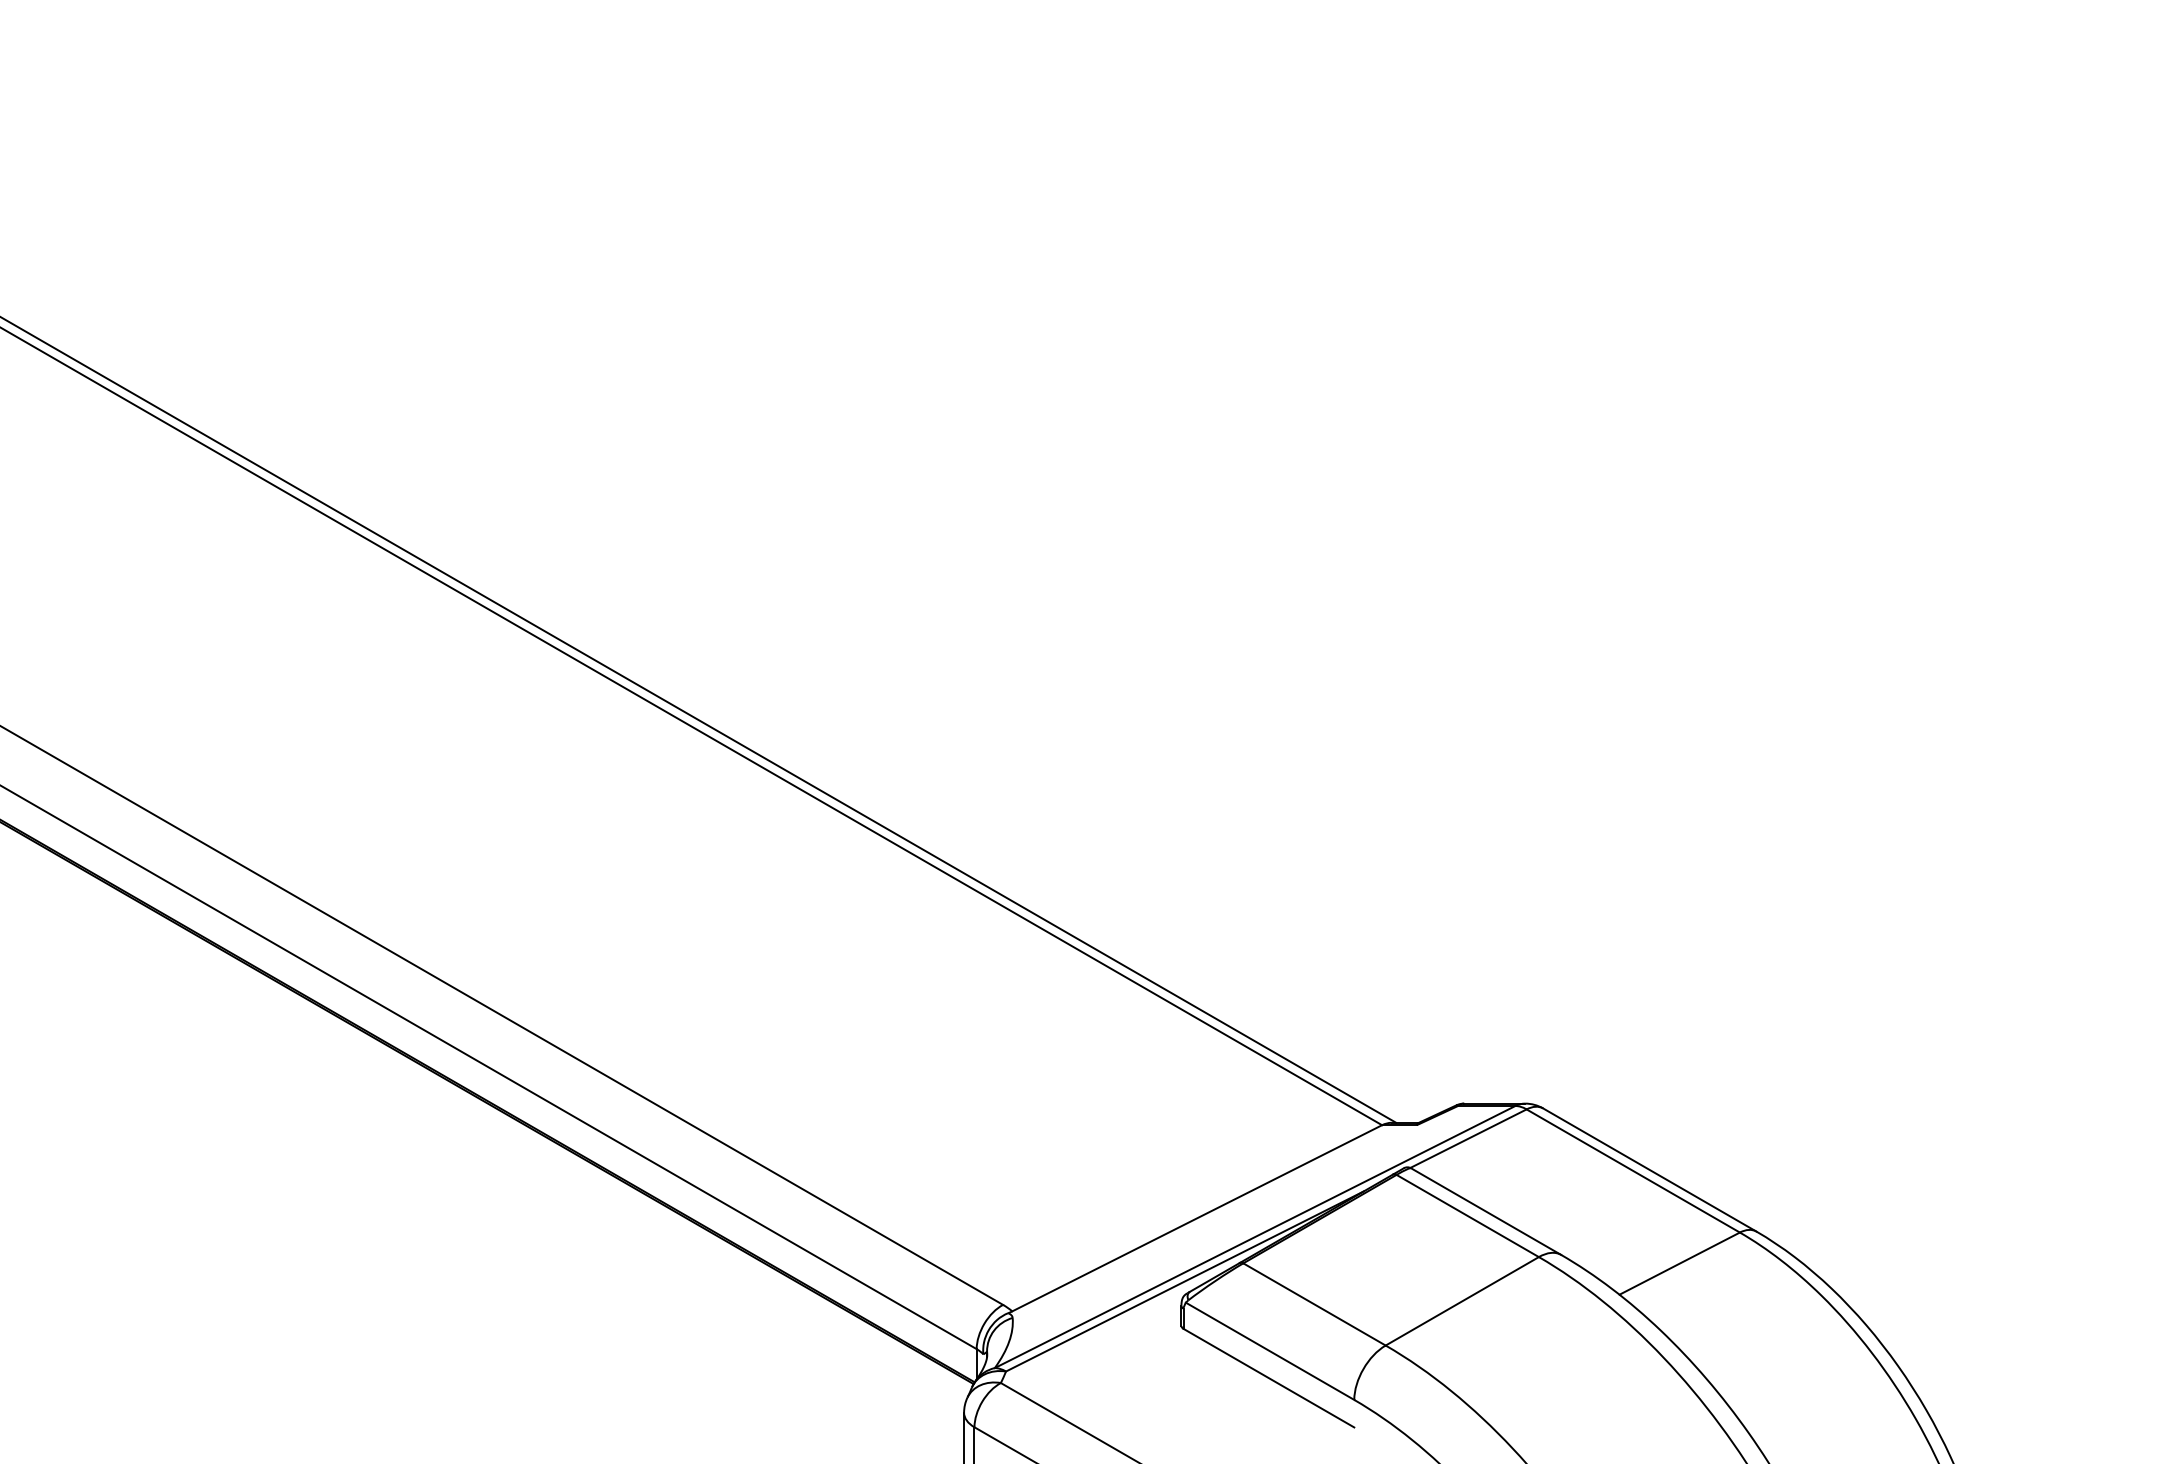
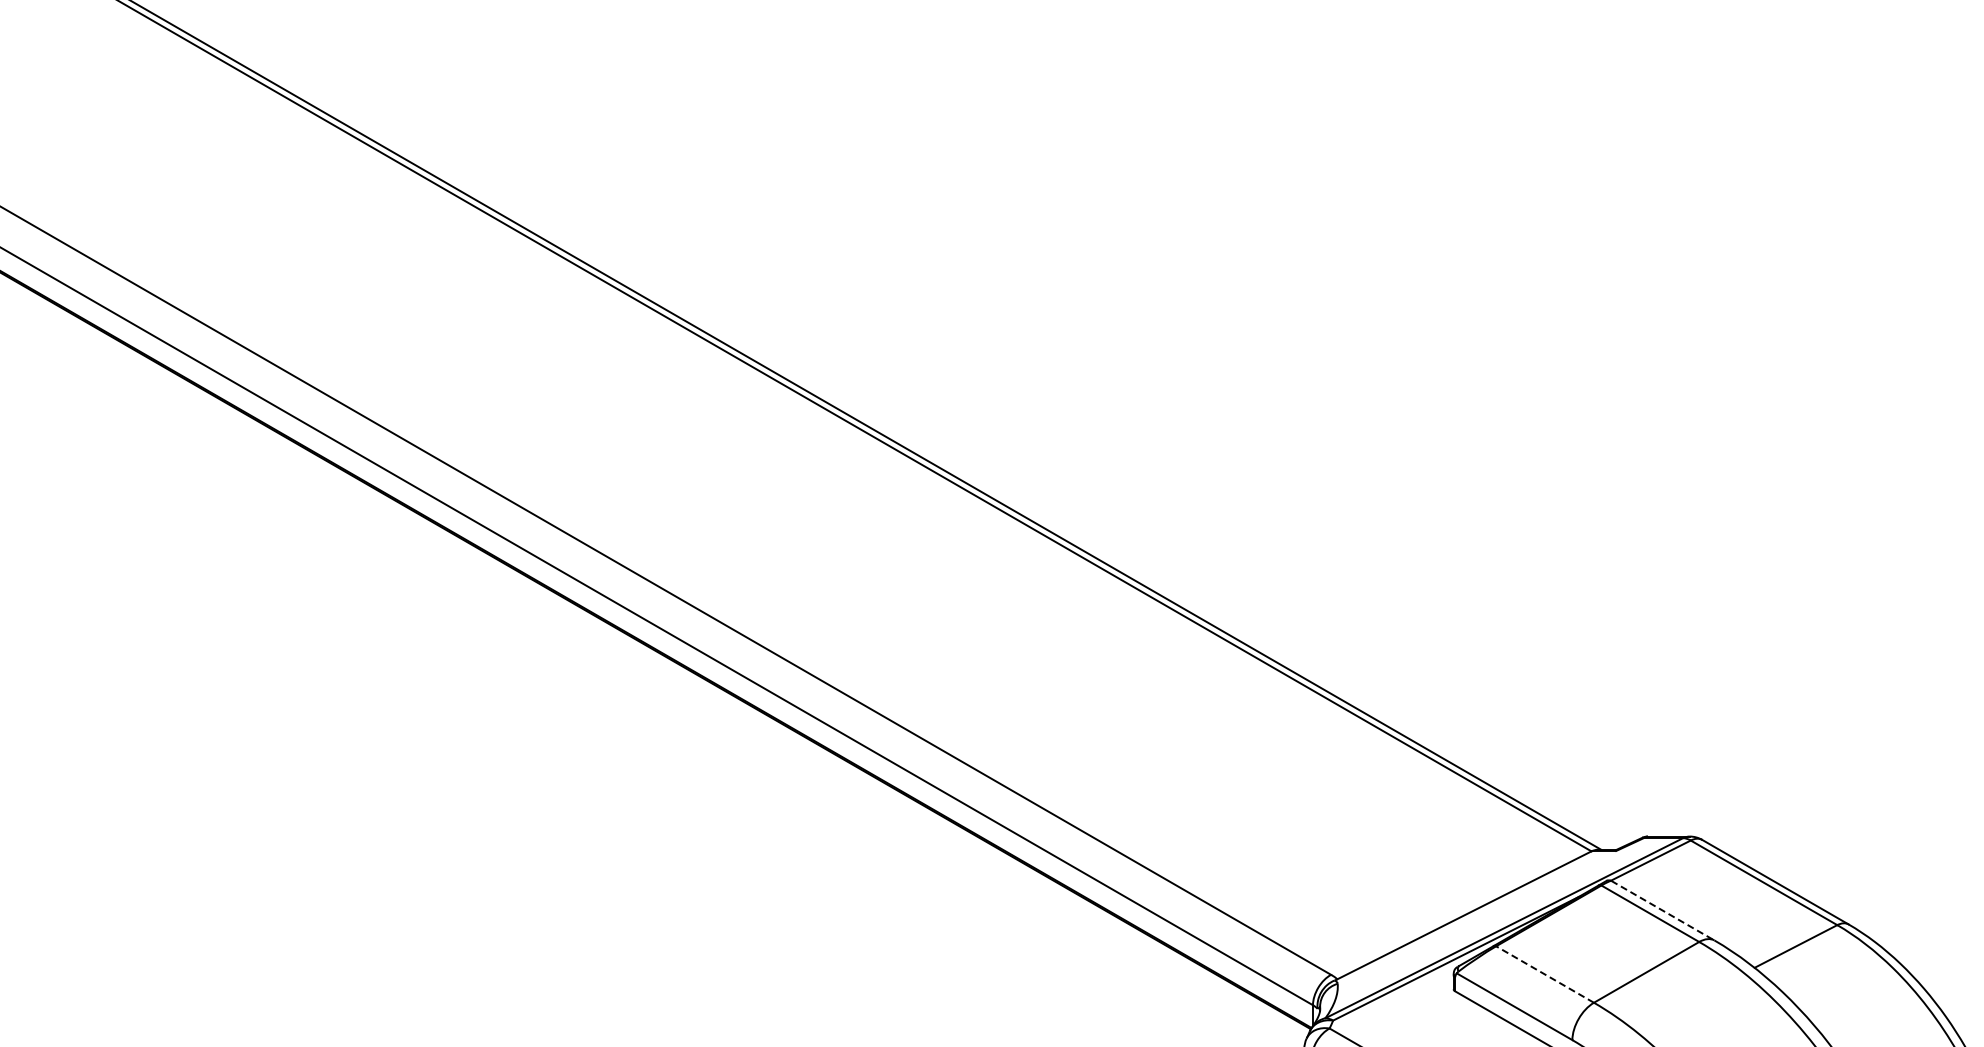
line: (1485, 1211) -> (1662, 910), solid -> dashed
line: (1313, 1304) -> (1544, 974), solid -> dashed

